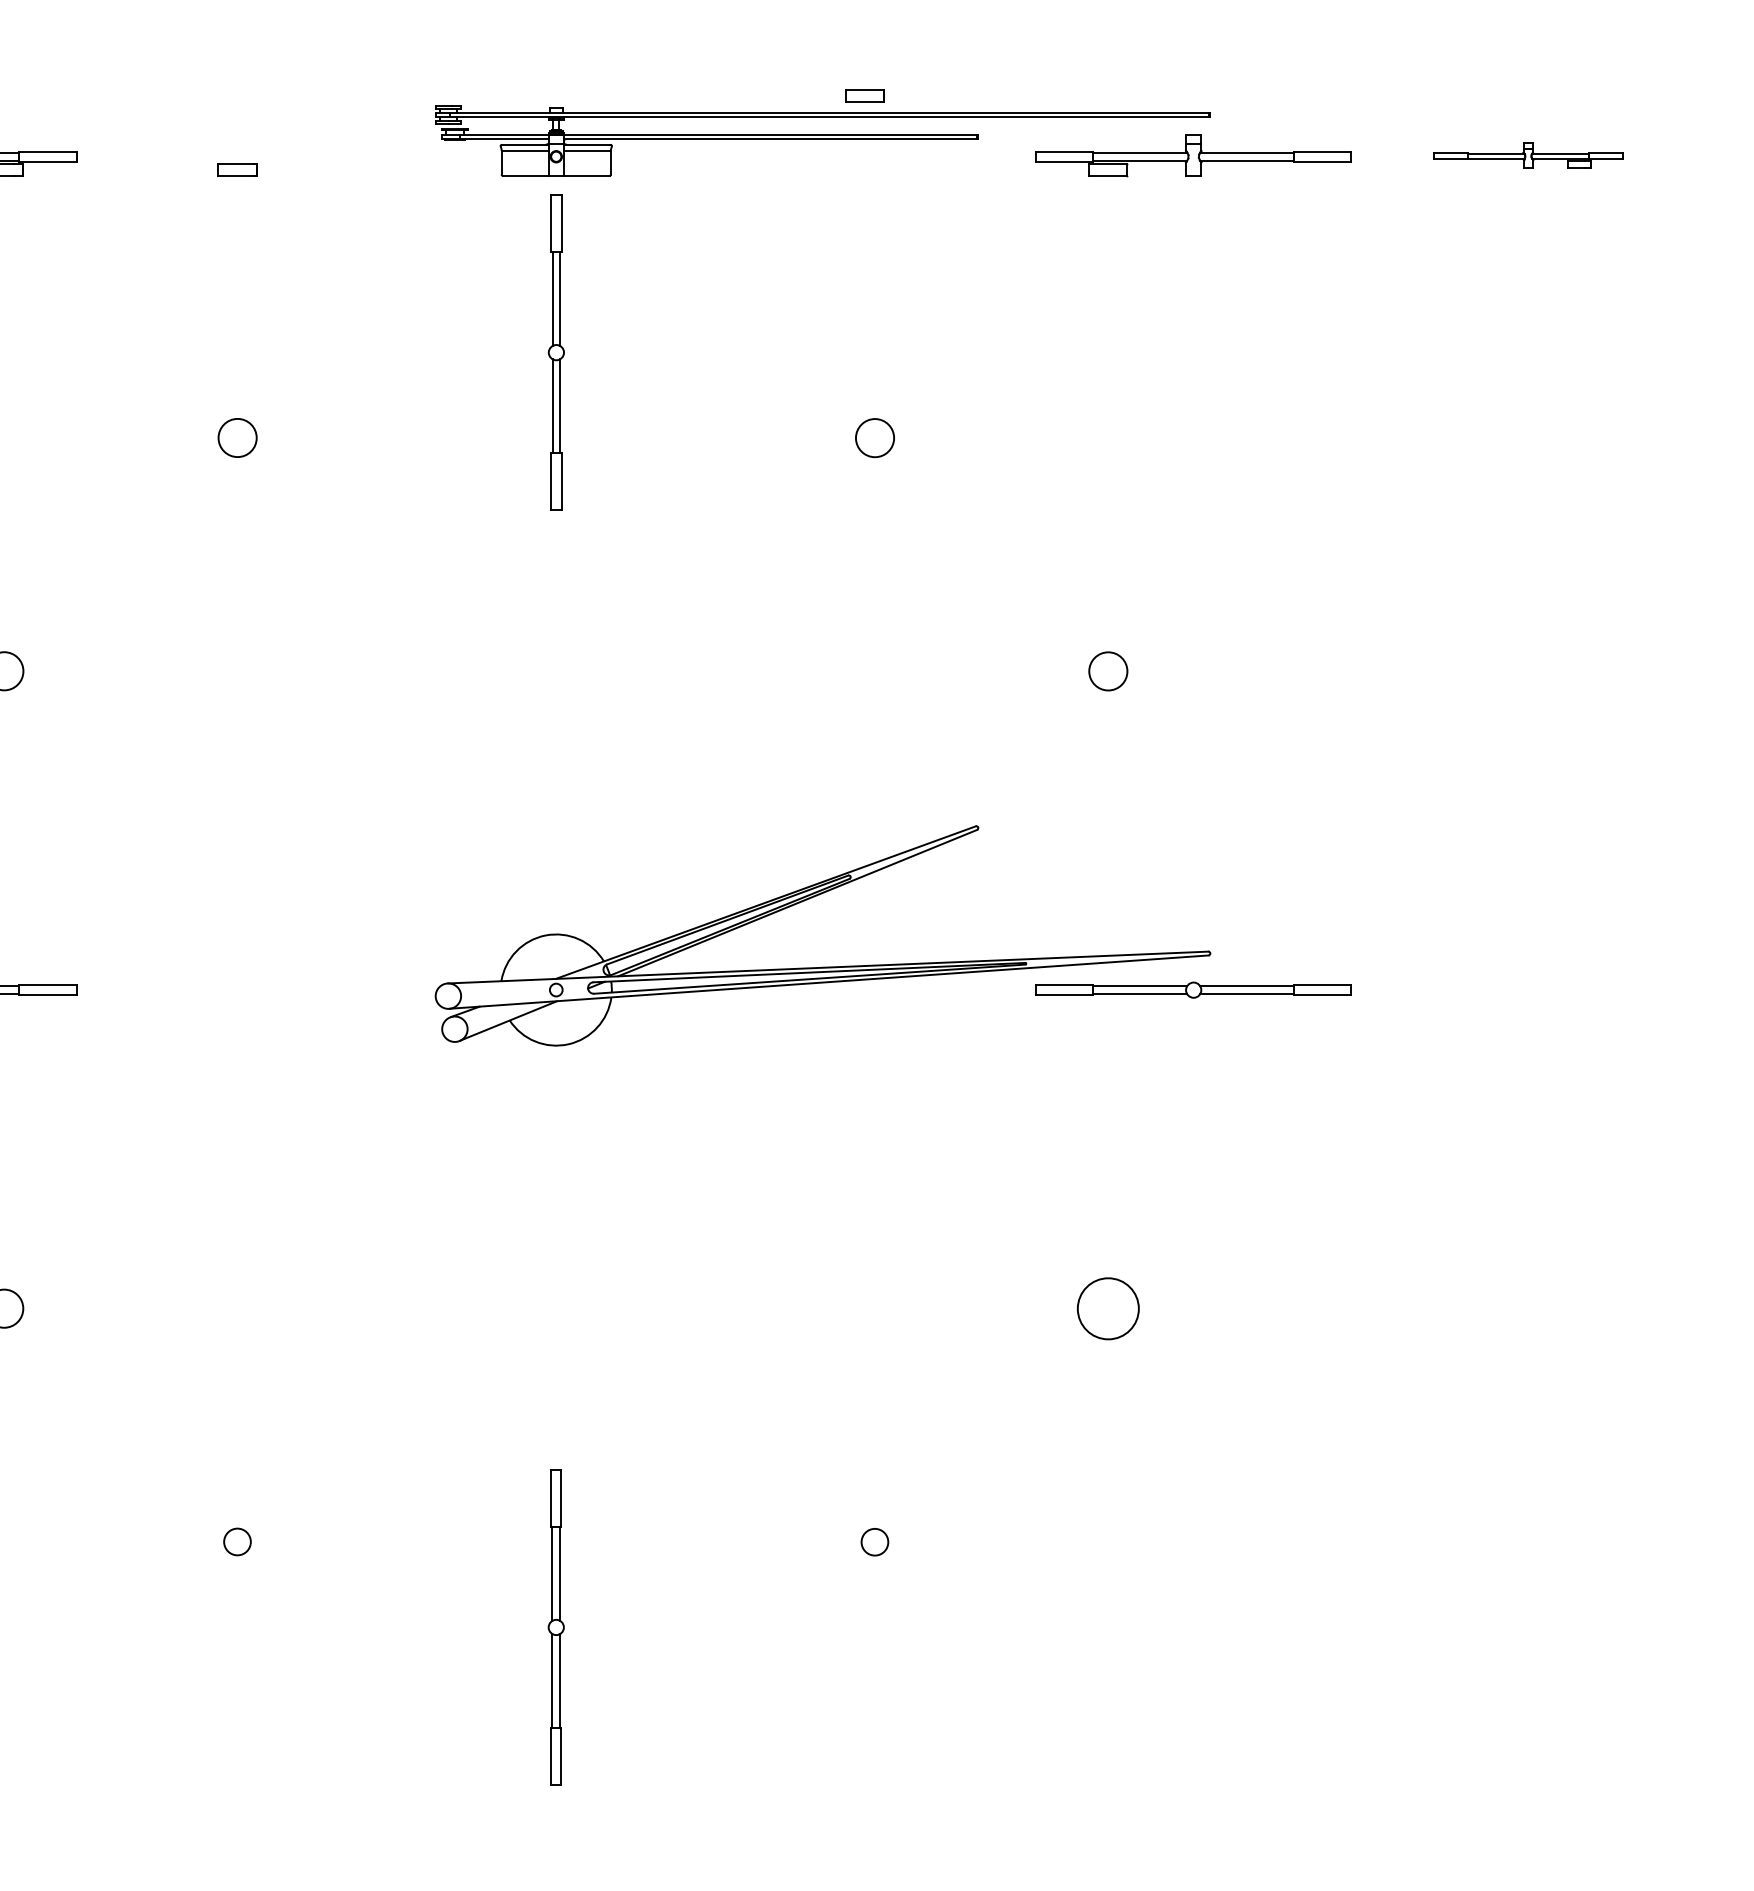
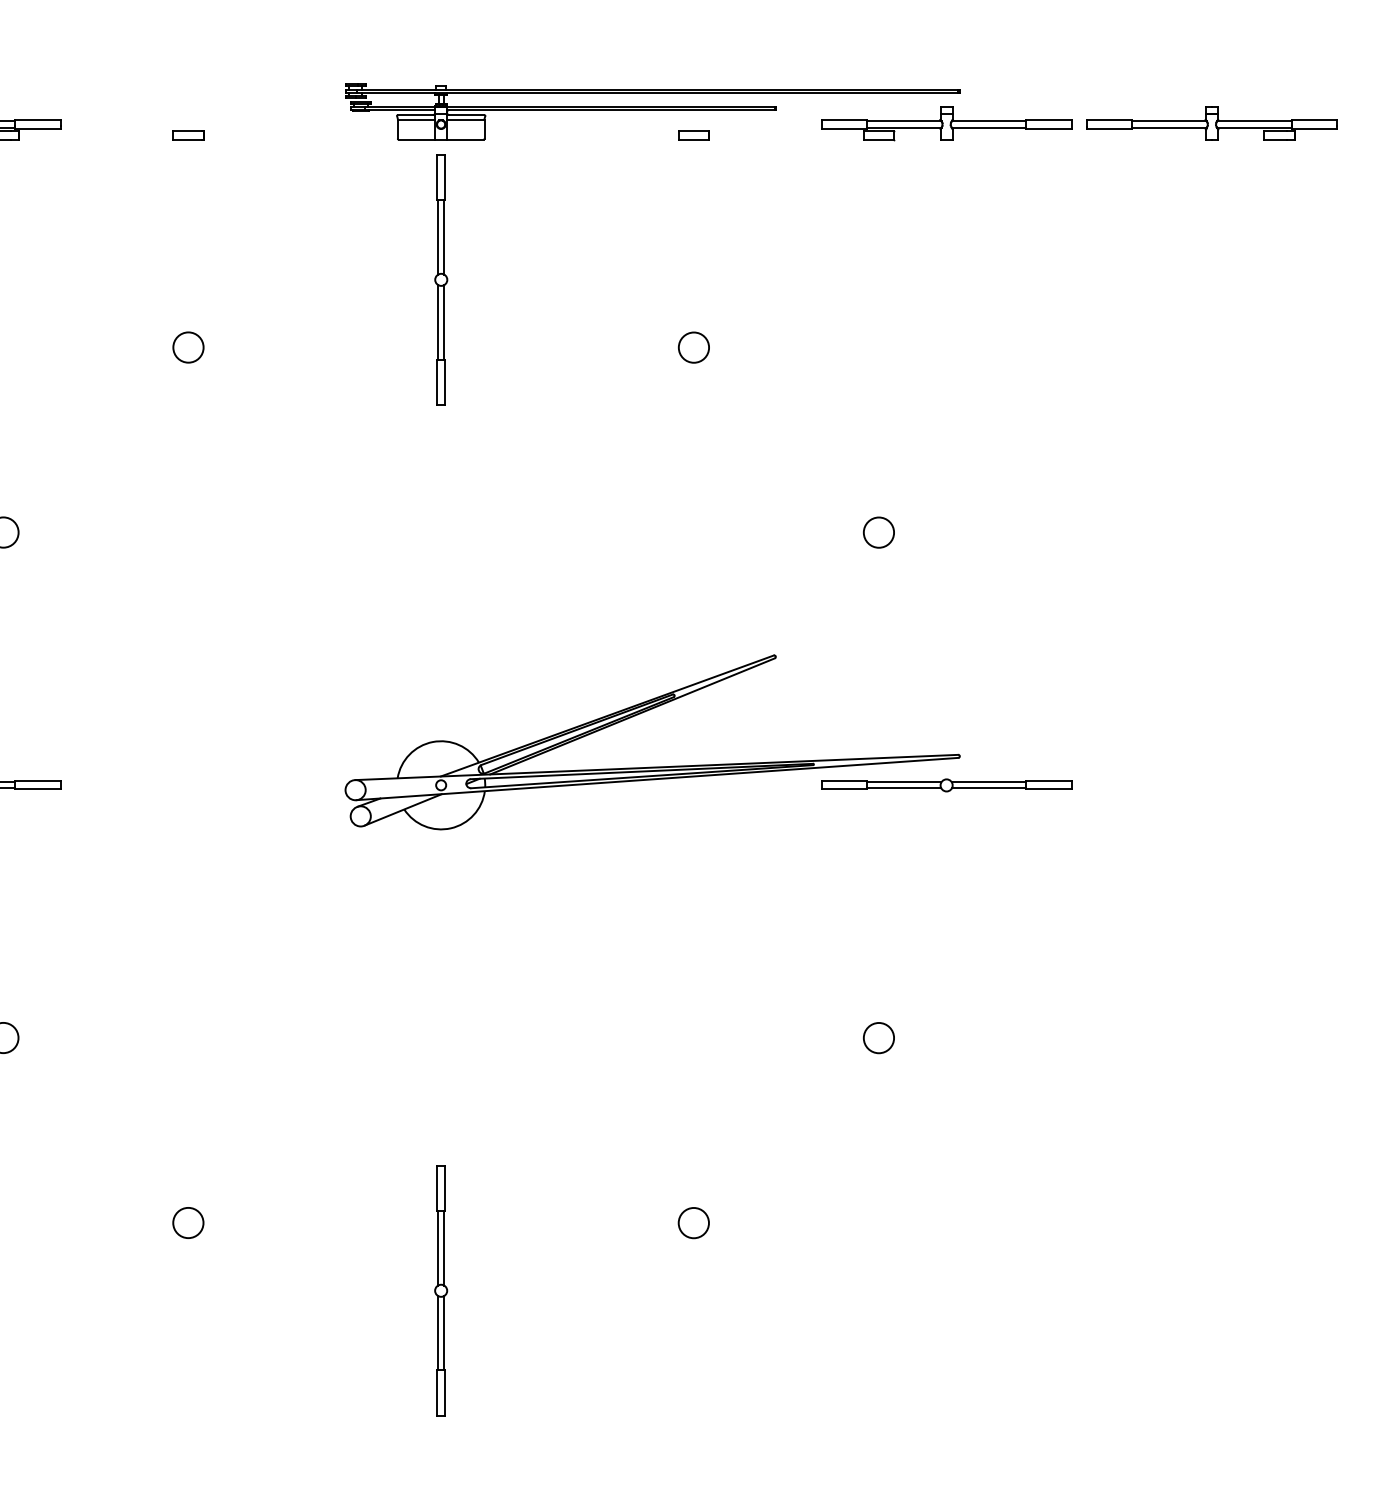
part: (864, 95) -> (693, 134), moved
part: (1528, 155) -> (1212, 123), size x1.67
circle: (1108, 1308) -> (879, 1037), size x0.62
circle: (237, 1541) -> (188, 1222), size x1.43
circle: (874, 1542) -> (693, 1223), size x1.43

